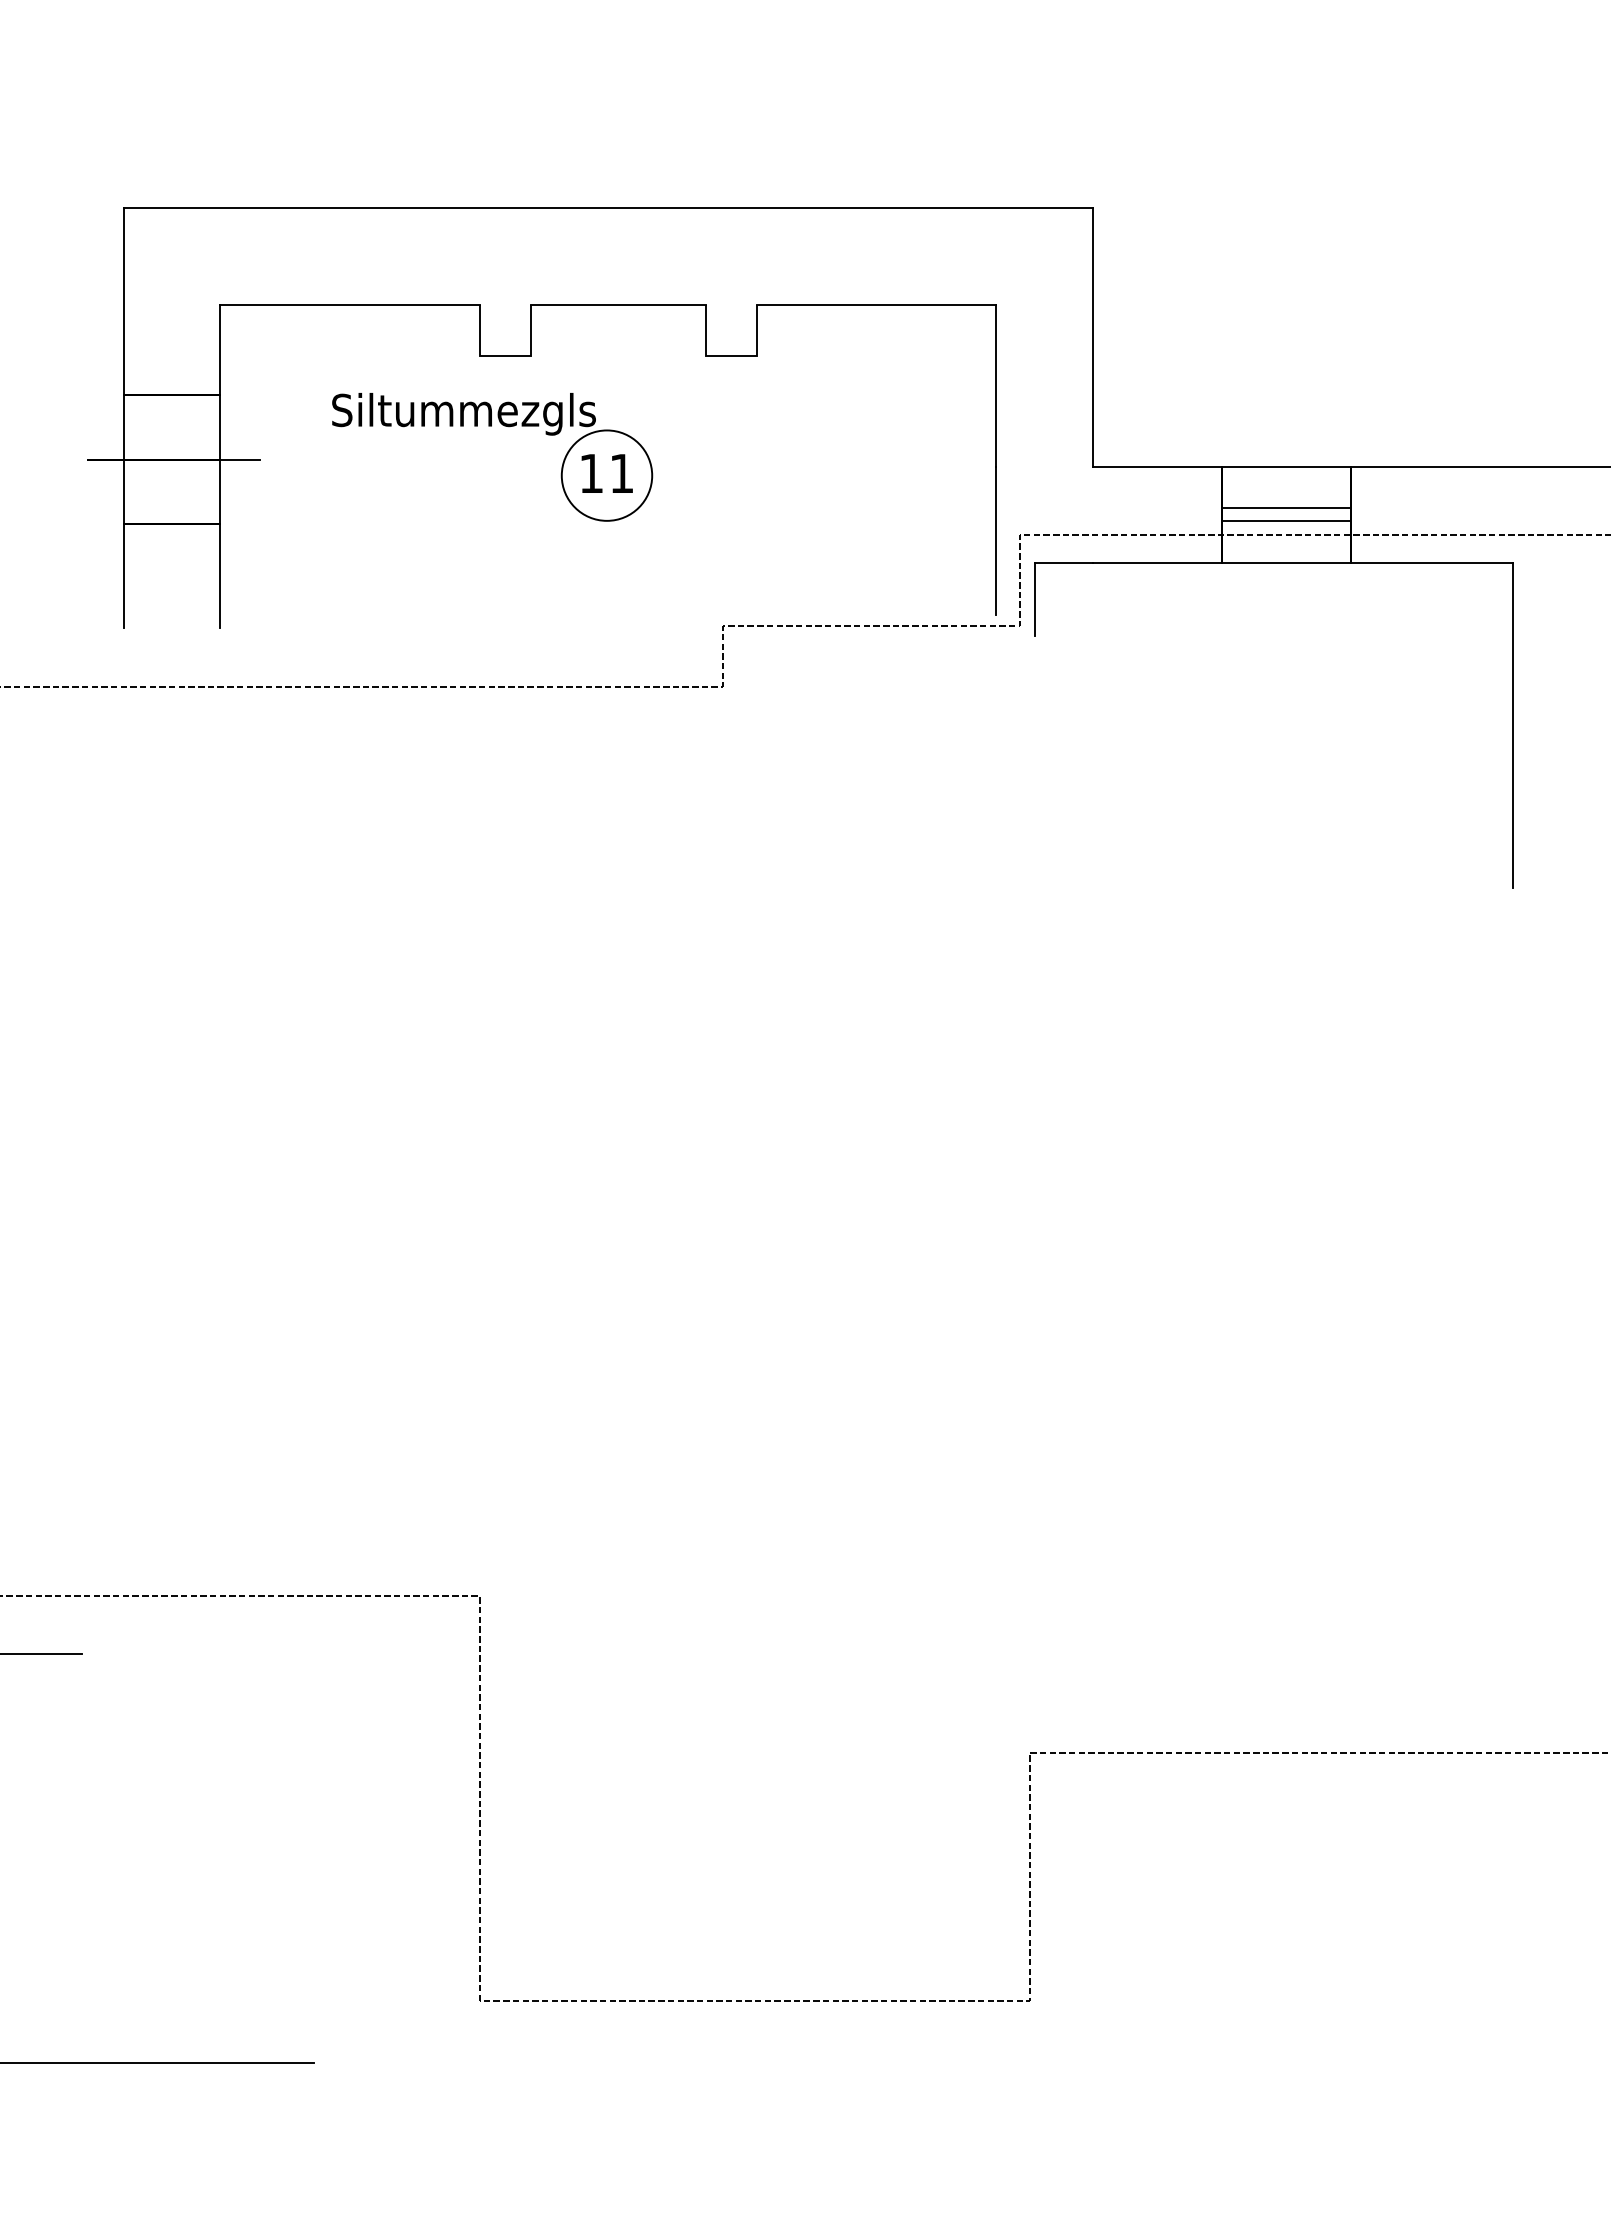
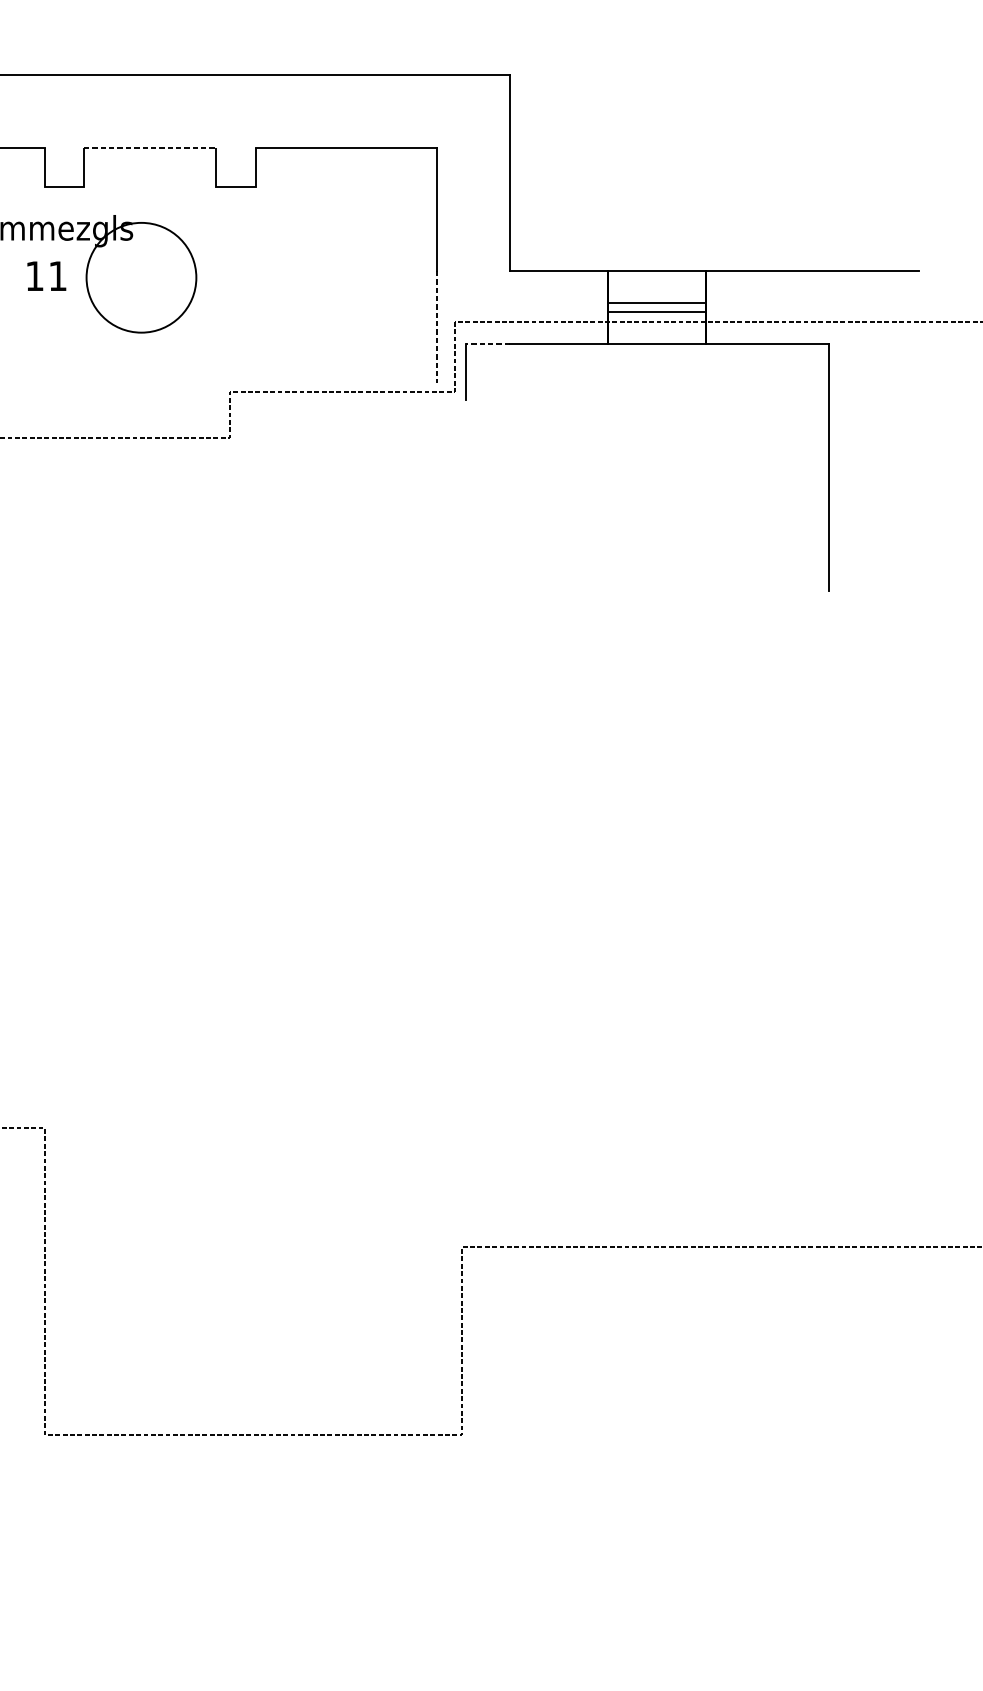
line: (619, 304) -> (150, 147), solid -> dashed
text: (606, 473) -> (46, 276), moved
circle: (606, 475) -> (141, 277), size x1.6
line: (996, 540) -> (437, 326), solid -> dashed
line: (1063, 562) -> (487, 343), solid -> dashed

